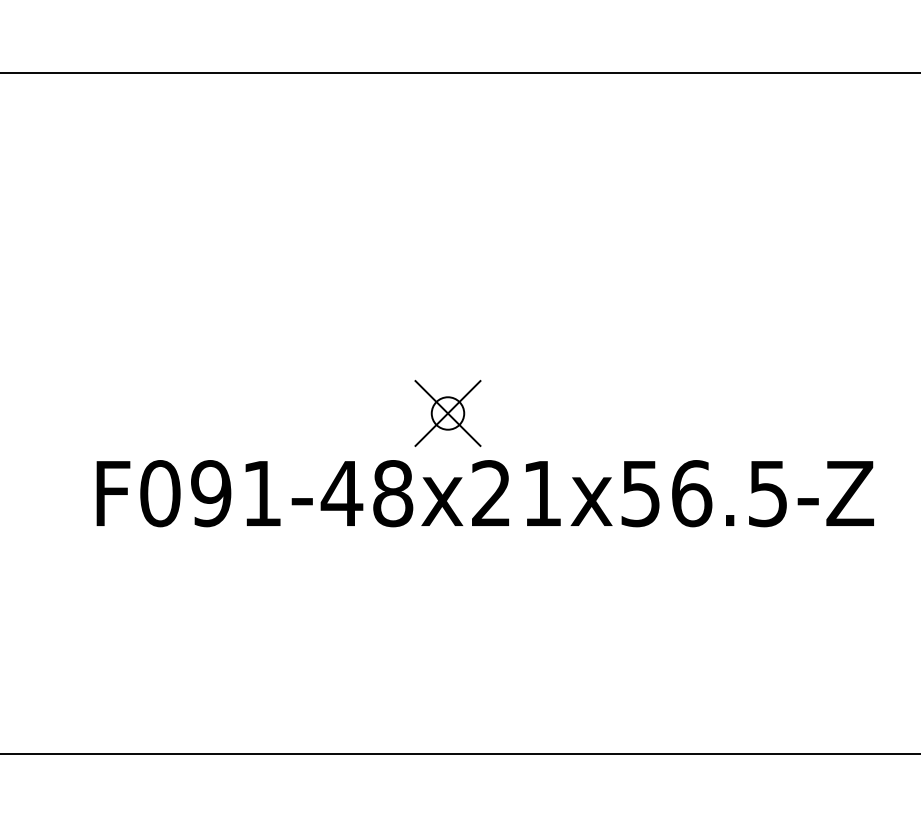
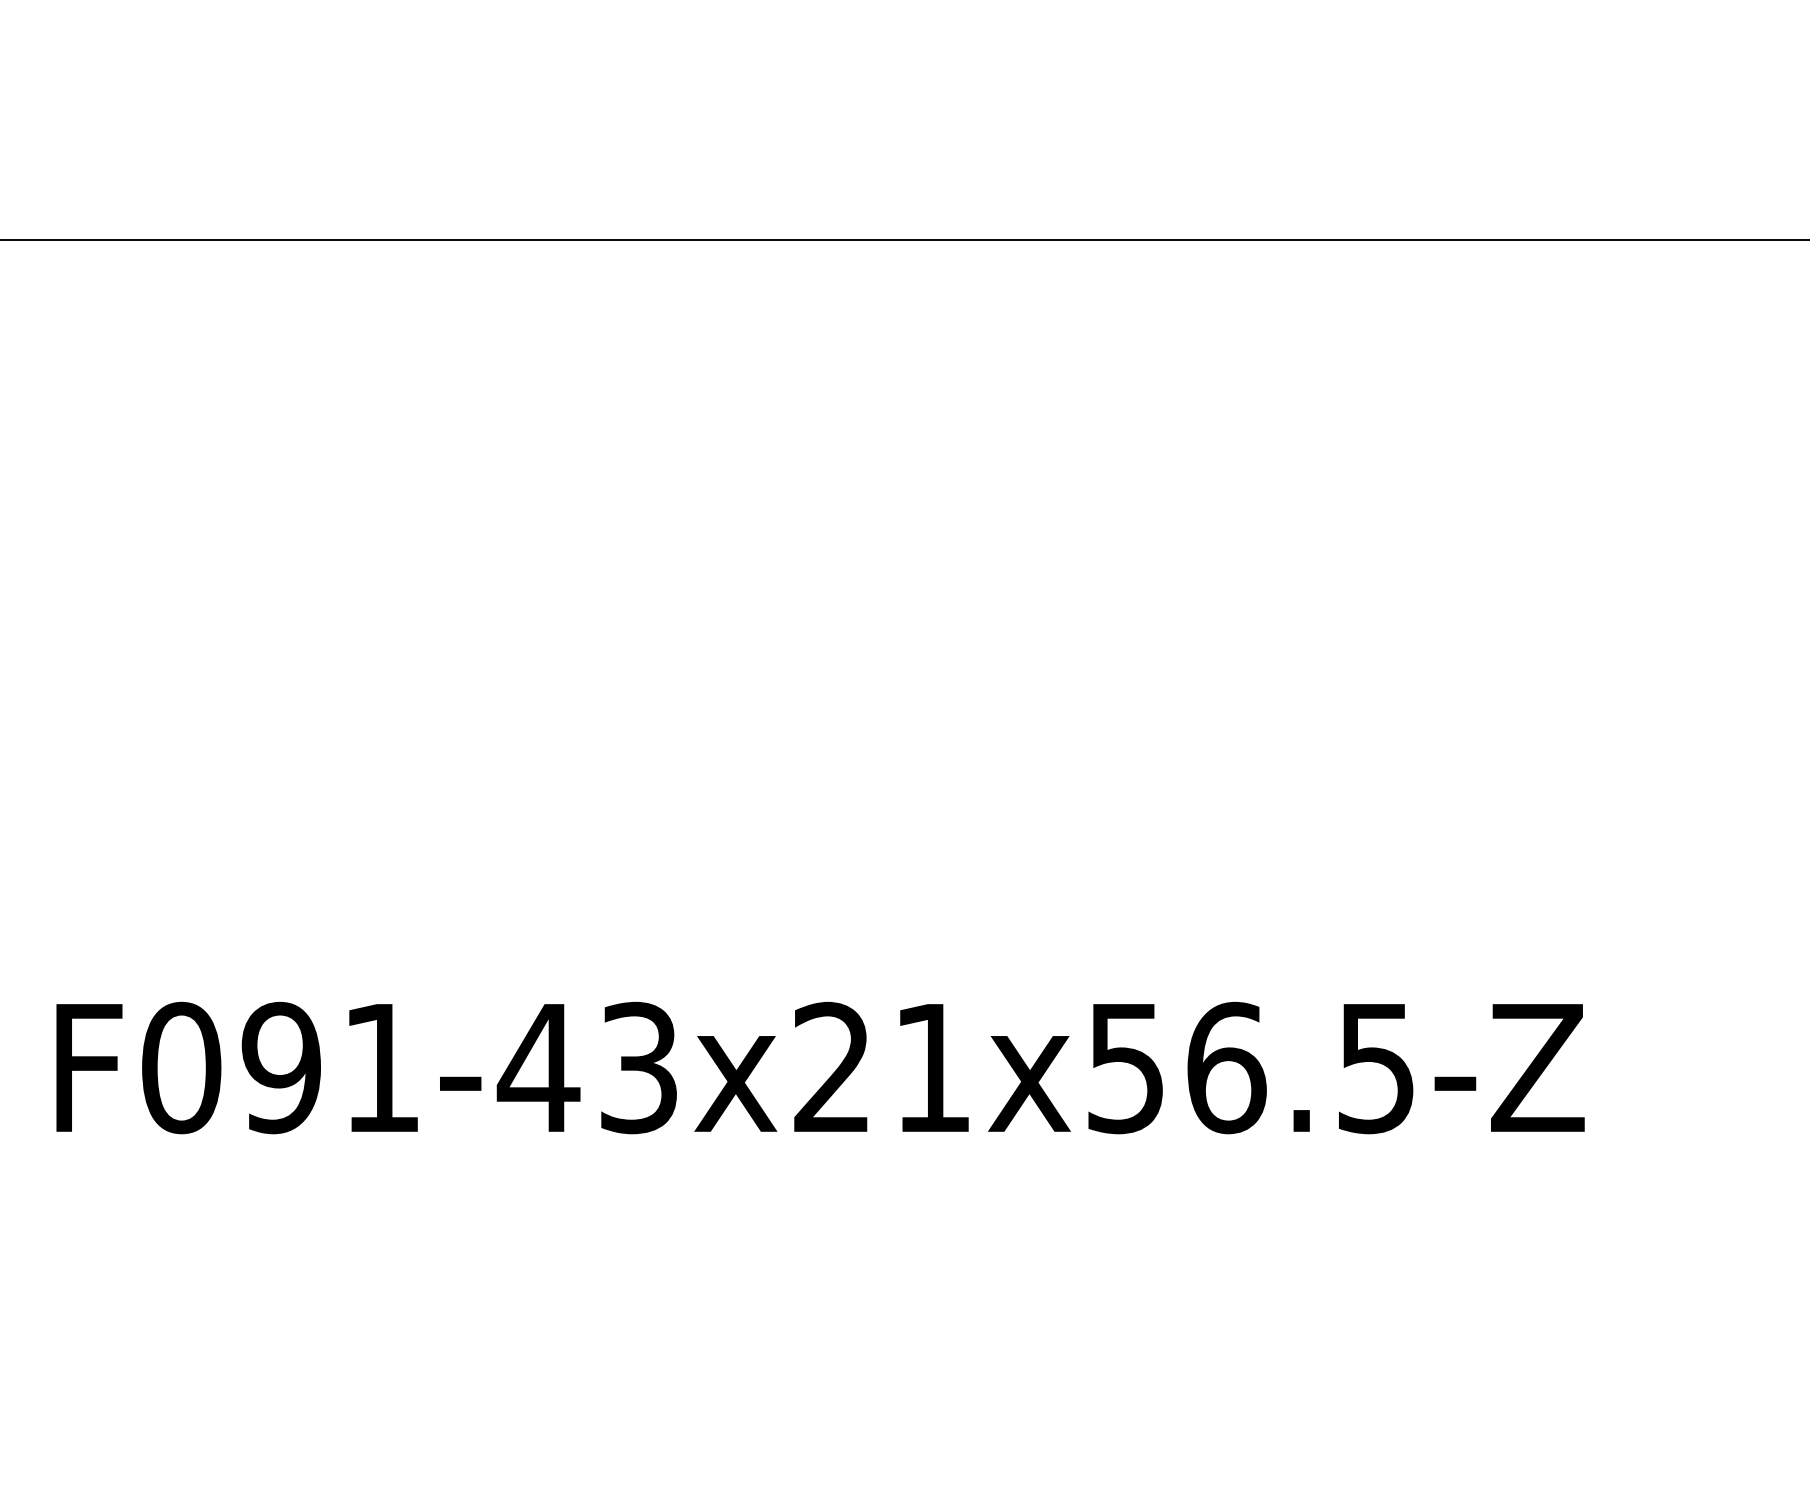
part: (447, 413) -> (746, 910), removed
text: (393, 493) -> (639, 1067), F091-48x21x56.5-Z -> F091-43x21x56.5-Z

